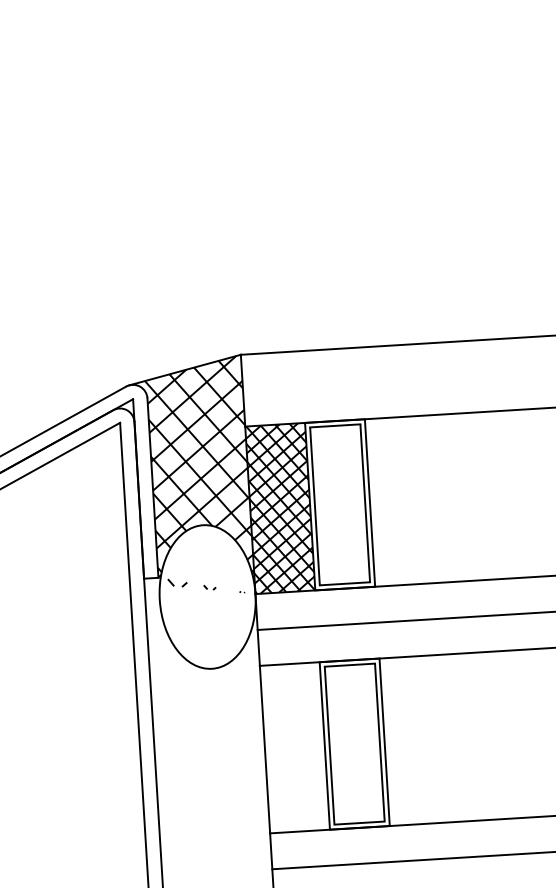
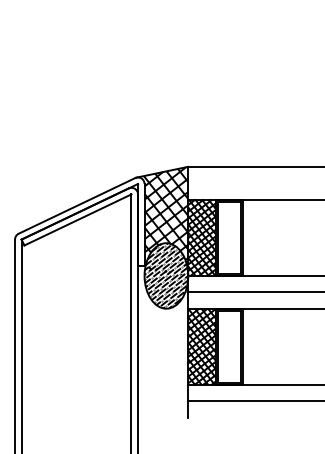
hatch: (207, 596) -> (166, 275), added
hatch: (294, 746) -> (201, 346), added

